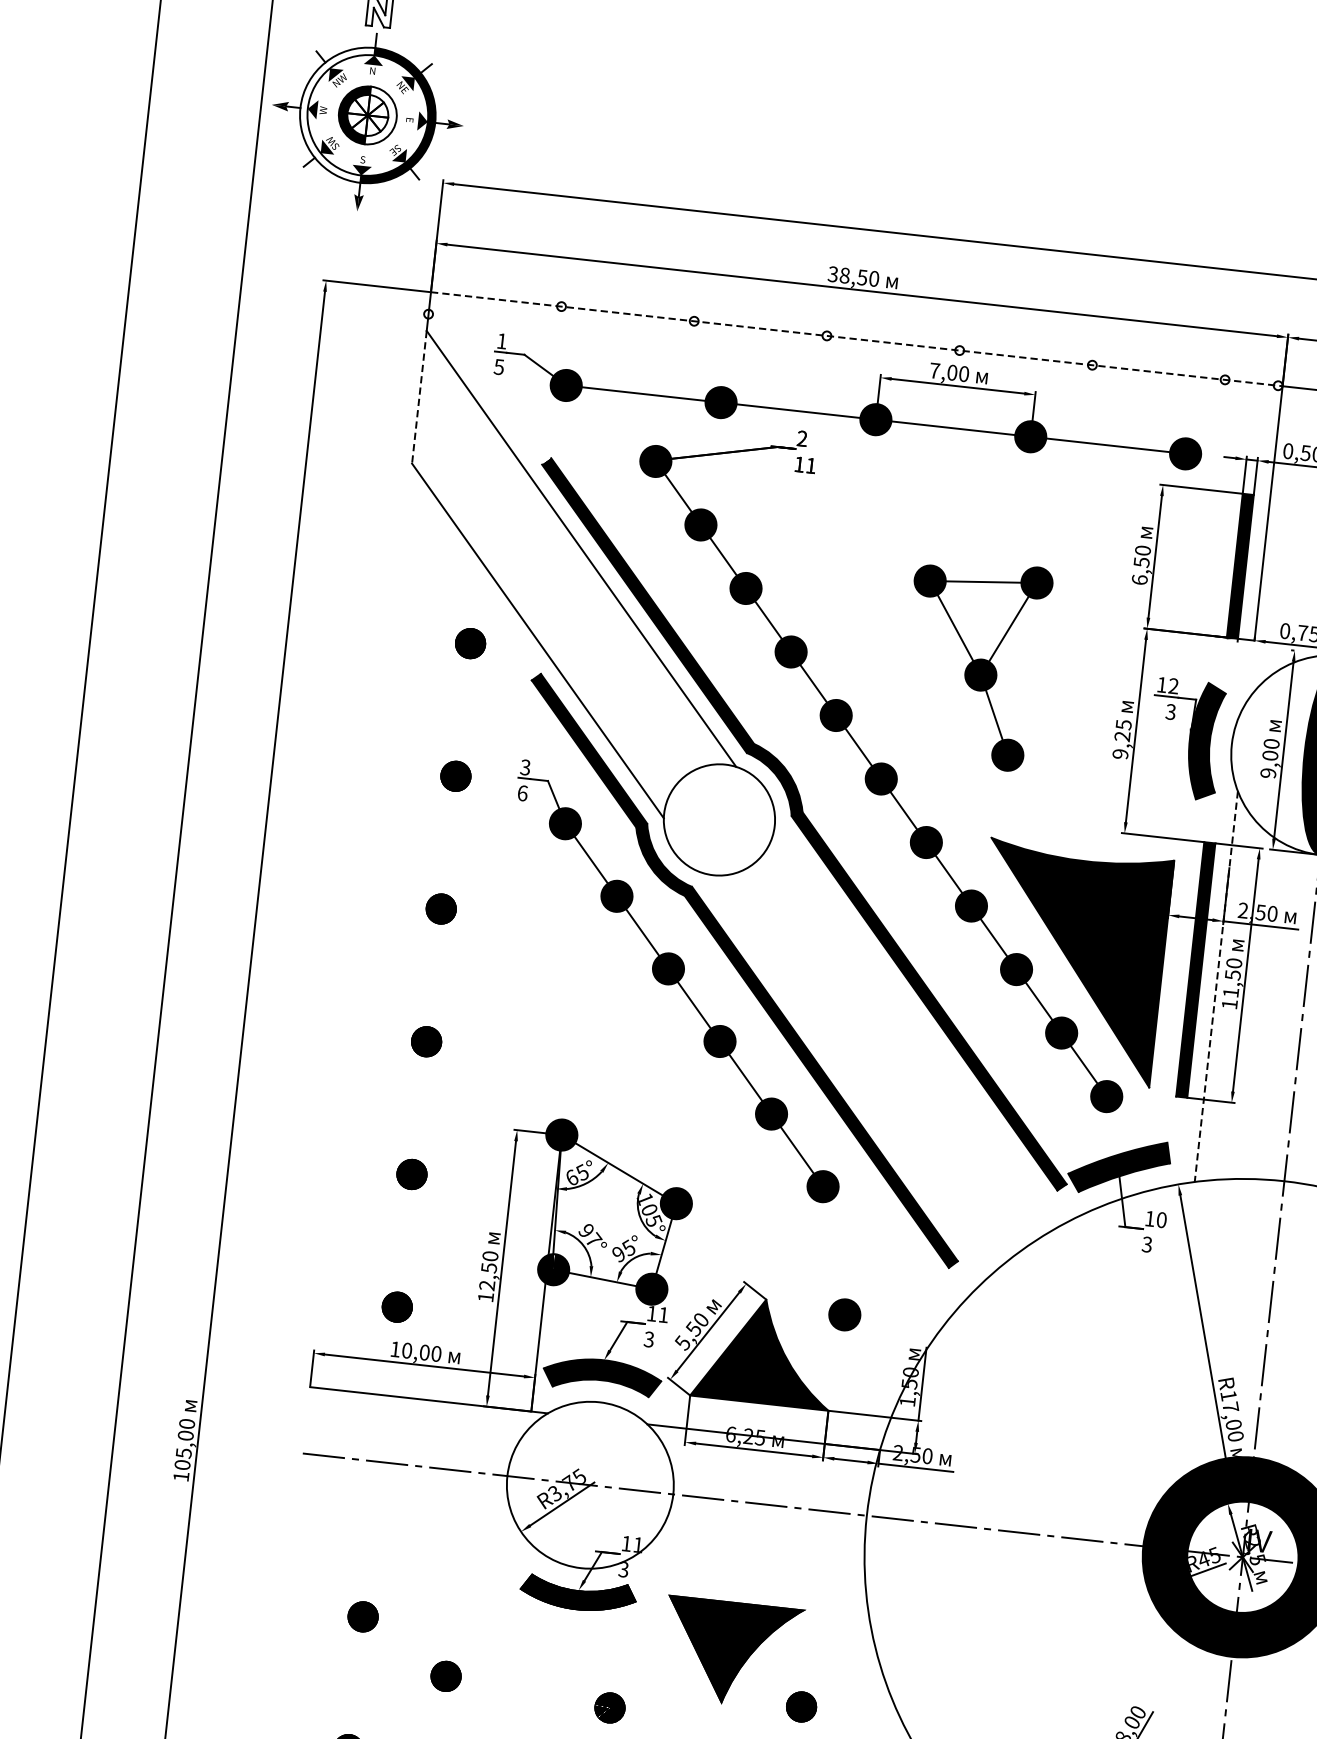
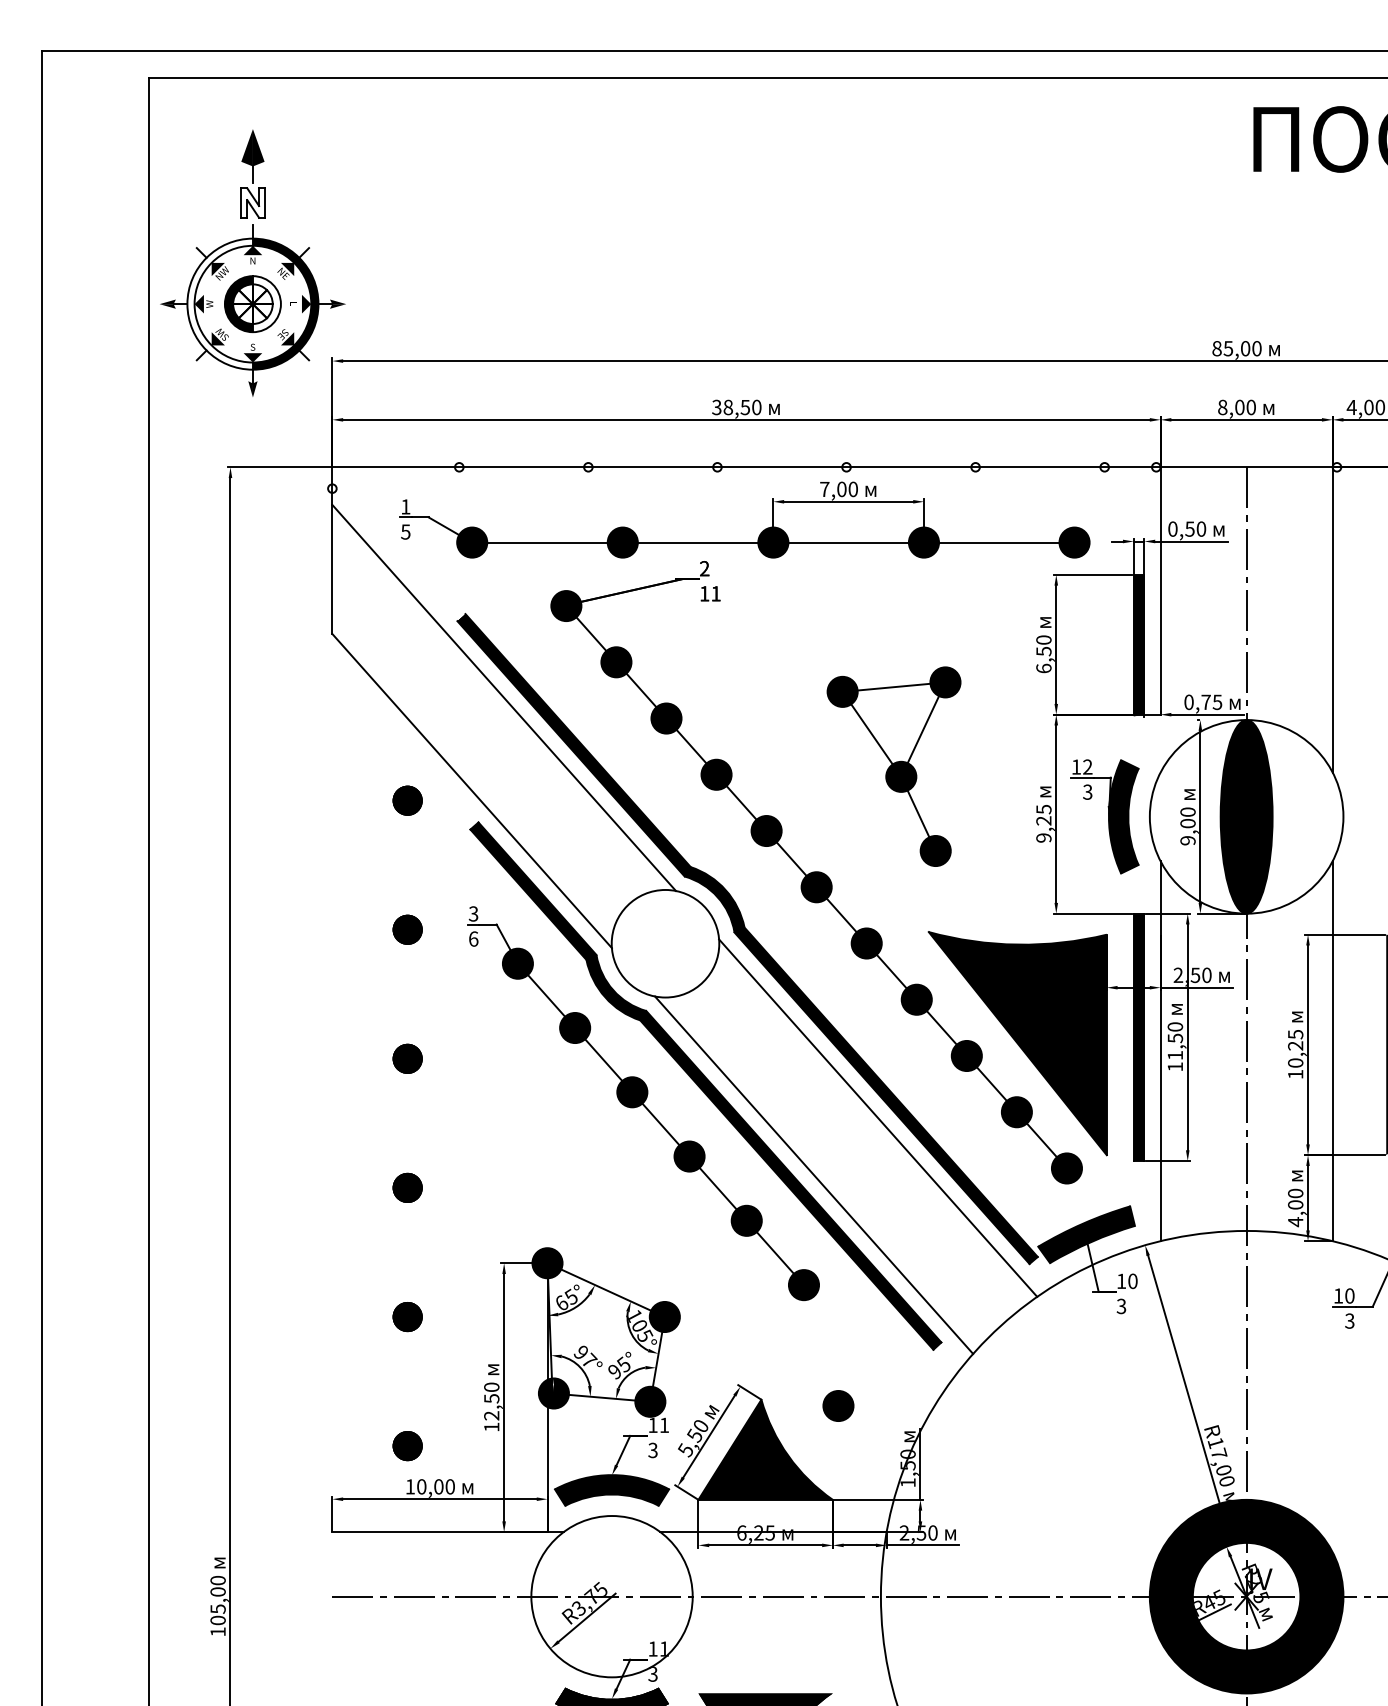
line: (856, 339) -> (746, 467), dashed -> solid
line: (419, 397) -> (332, 569), dashed -> solid
line: (1216, 986) -> (1160, 1051), dashed -> solid
line: (918, 1022) -> (878, 1117), added
line: (846, 1074) -> (814, 1174), added

